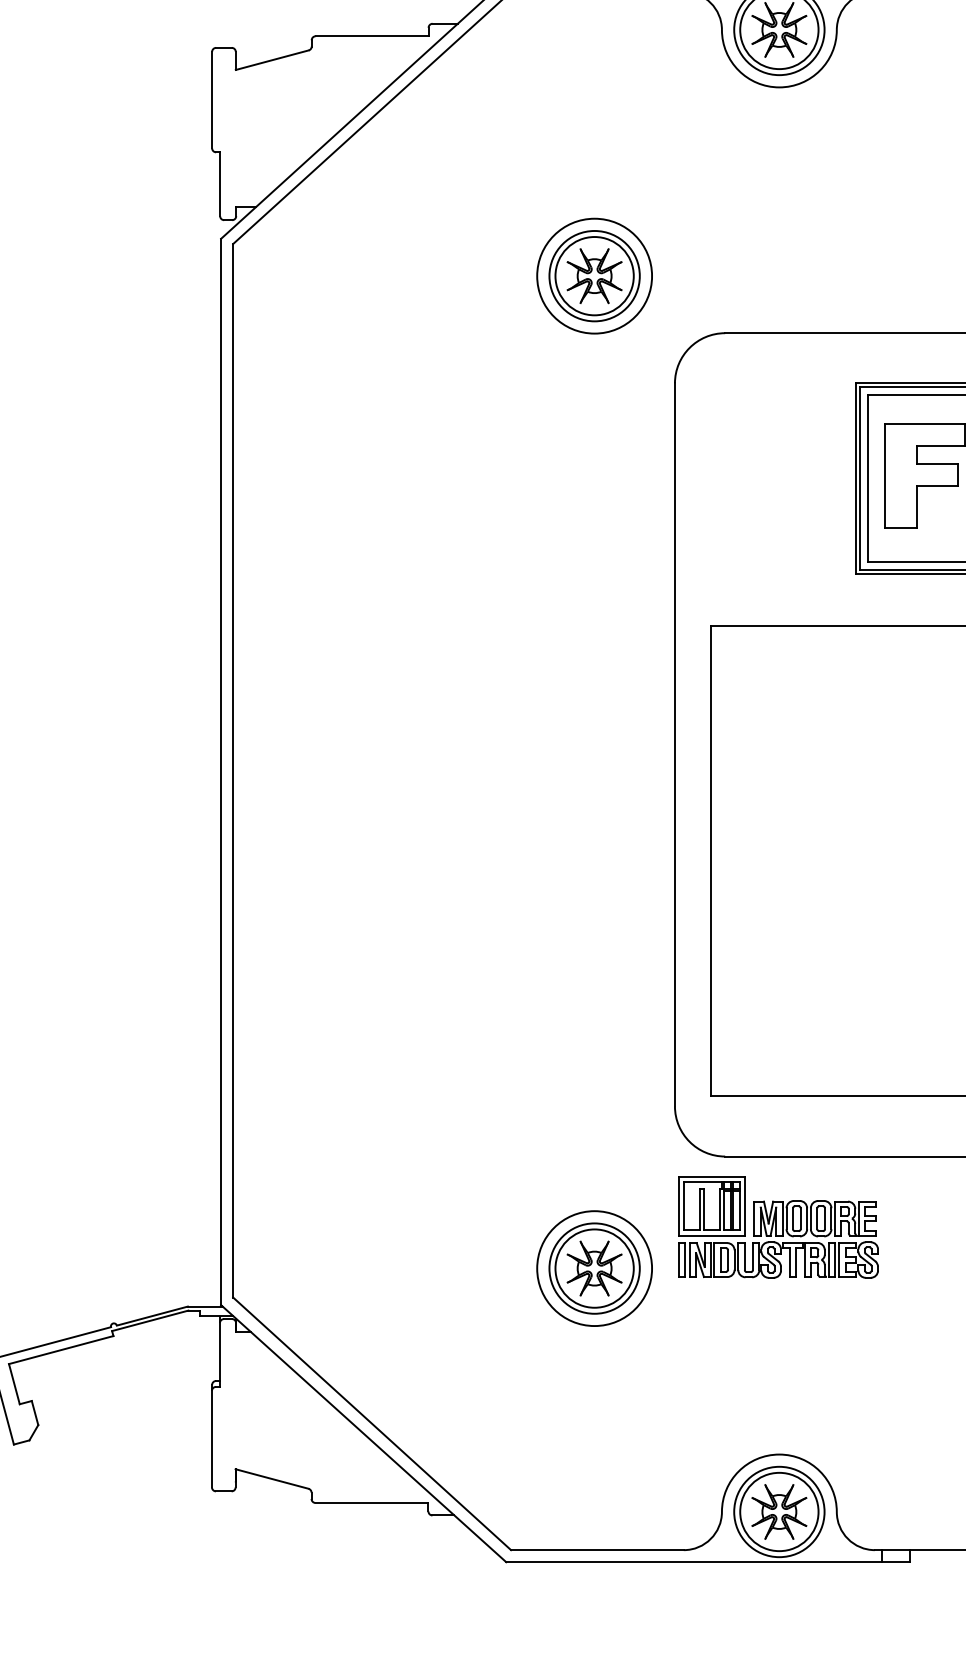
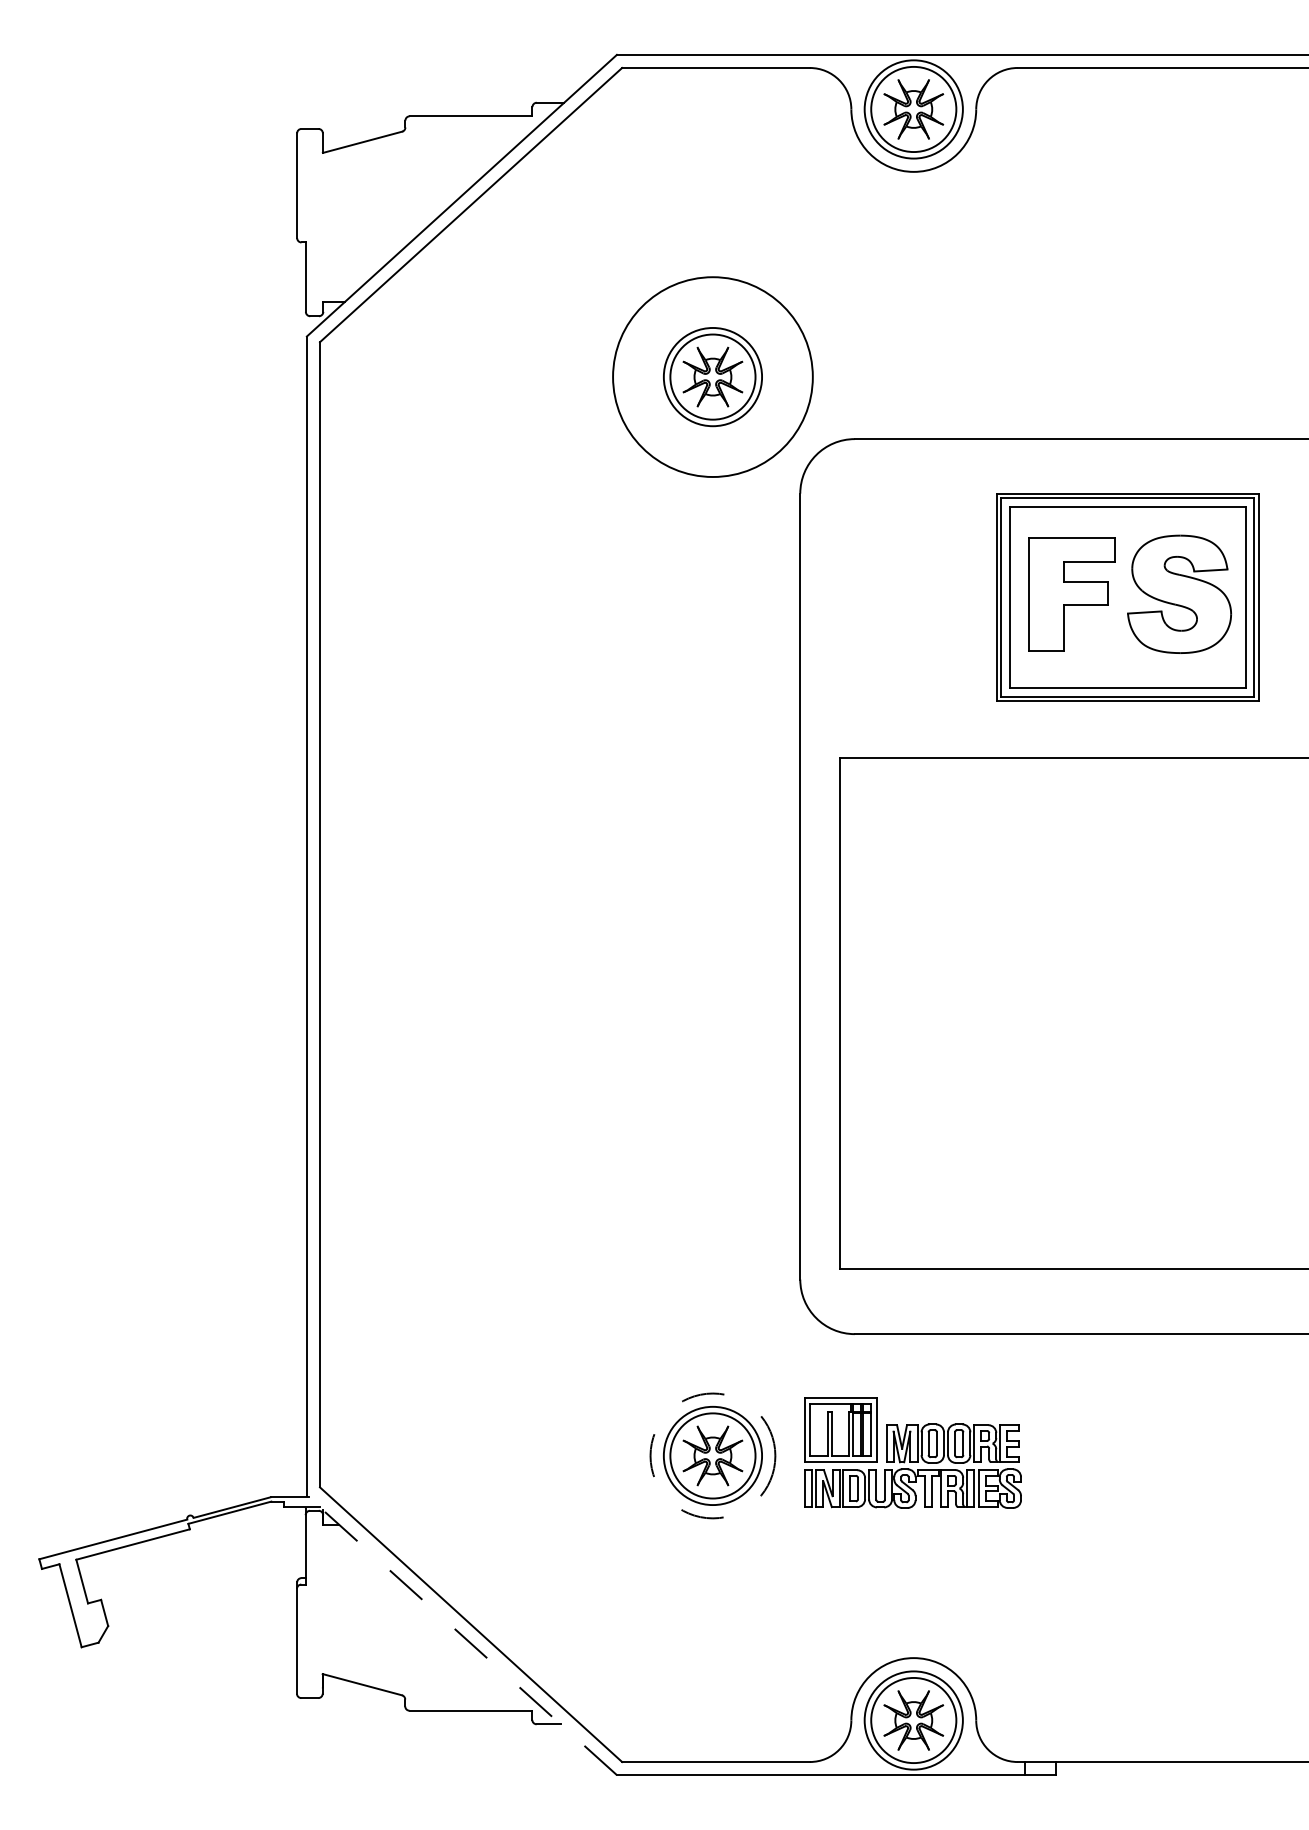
circle: (594, 275) -> (712, 376), size x1.6
part: (778, 1226) -> (912, 1452), moved
circle: (594, 1268) -> (712, 1455), solid -> dashed
line: (363, 1433) -> (461, 1635), solid -> dashed

